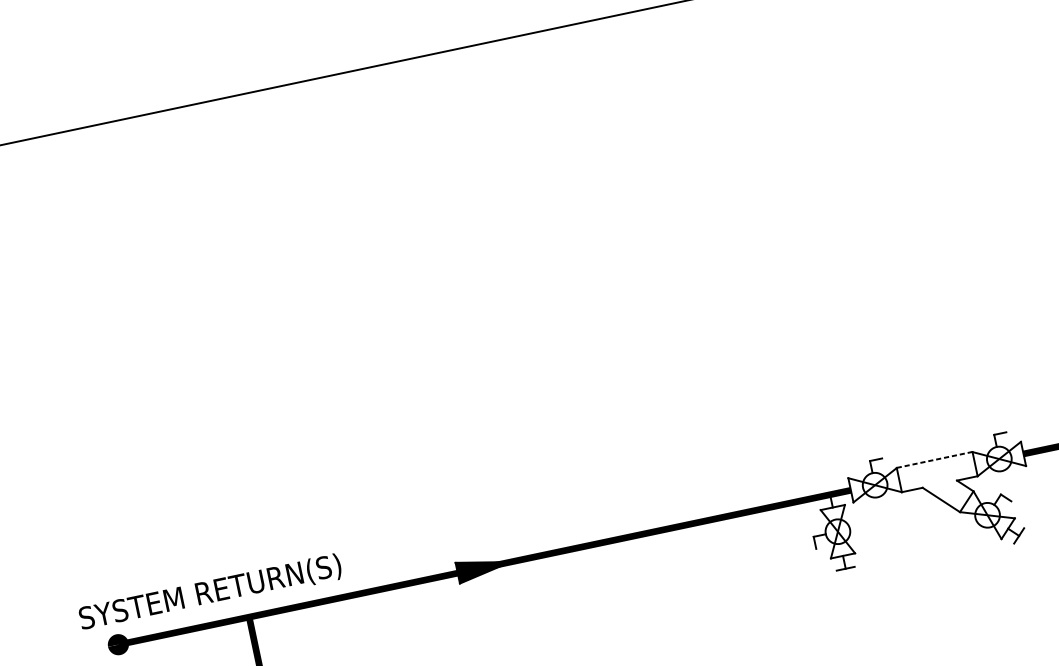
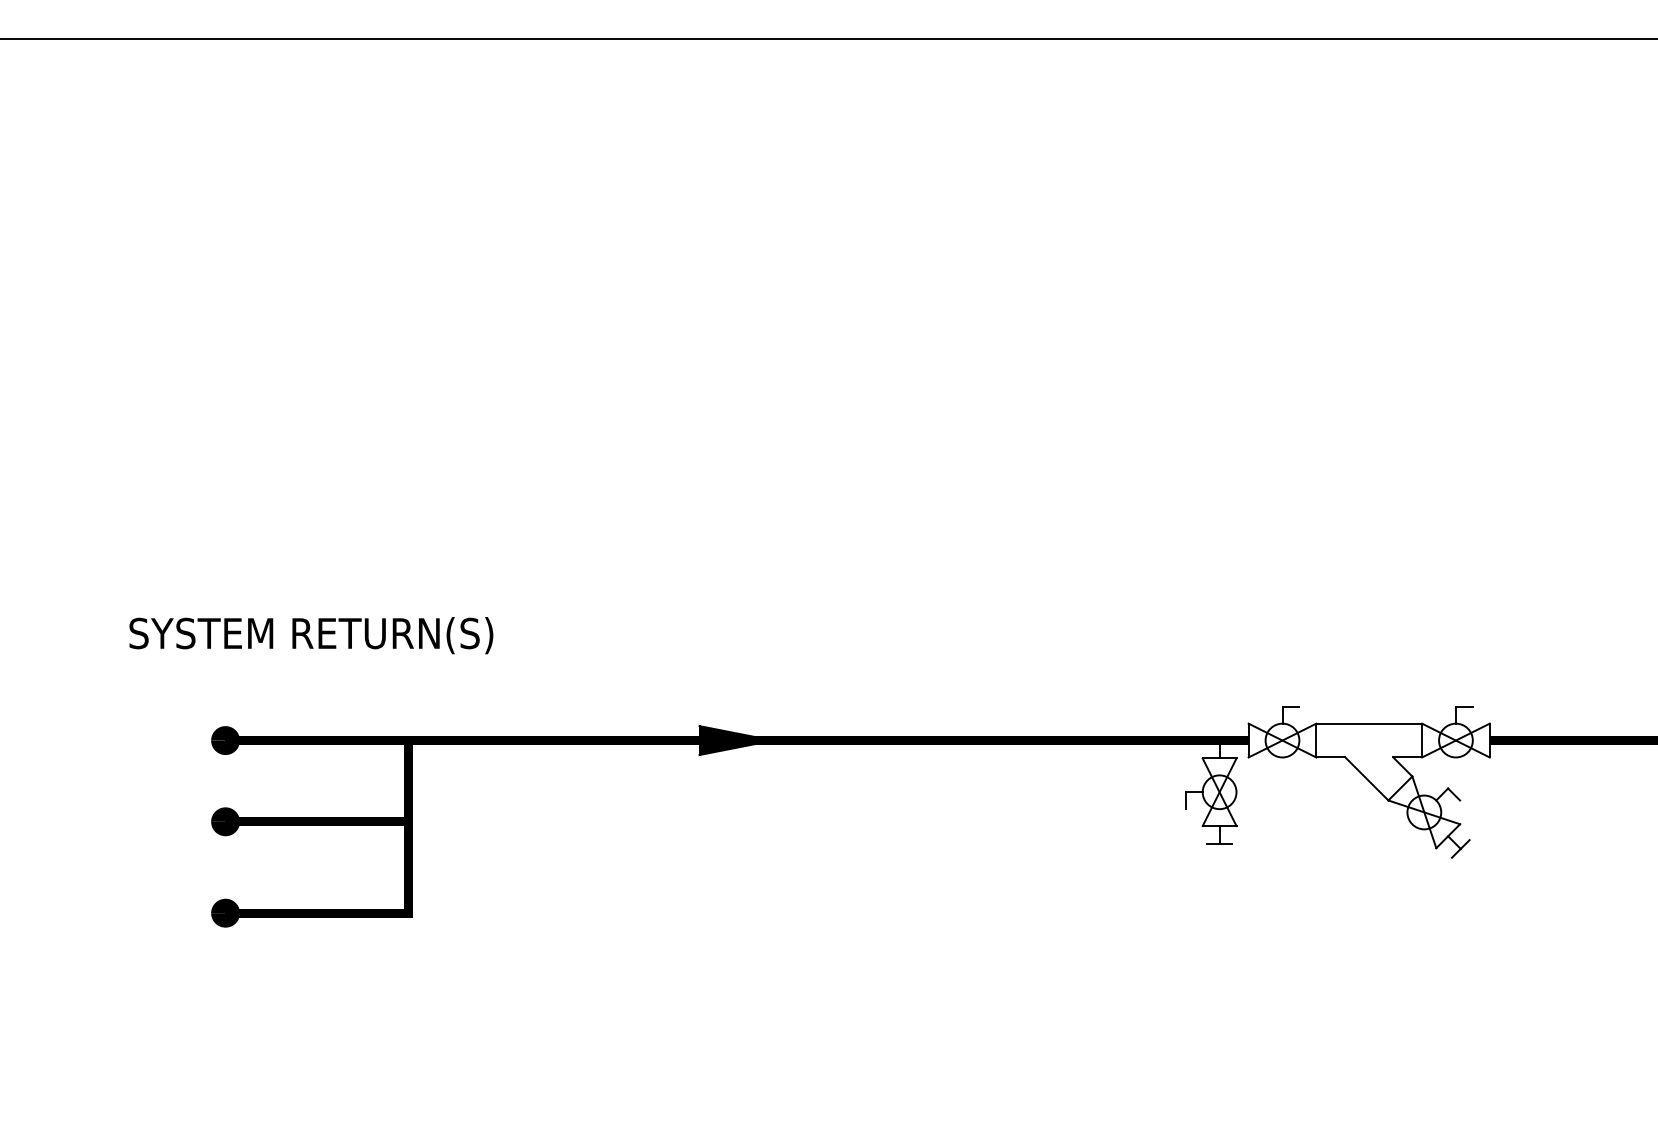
line: (934, 459) -> (1369, 723), dashed -> solid
text: (210, 593) -> (311, 635), moved

